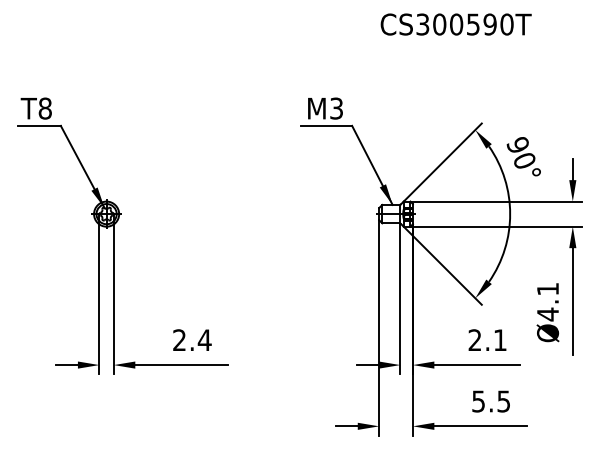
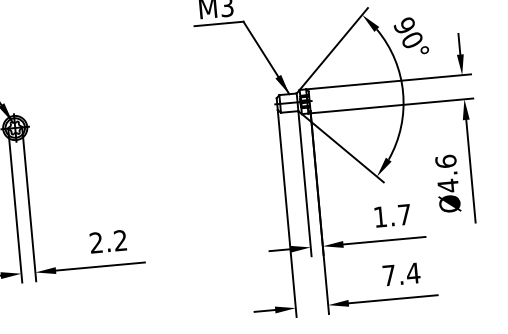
text: (548, 288) -> (446, 160), Ø4.1 -> Ø4.6
text: (204, 339) -> (120, 239), 2.4 -> 2.2
text: (487, 339) -> (392, 215), 2.1 -> 1.7
text: (491, 401) -> (401, 274), 5.5 -> 7.4

